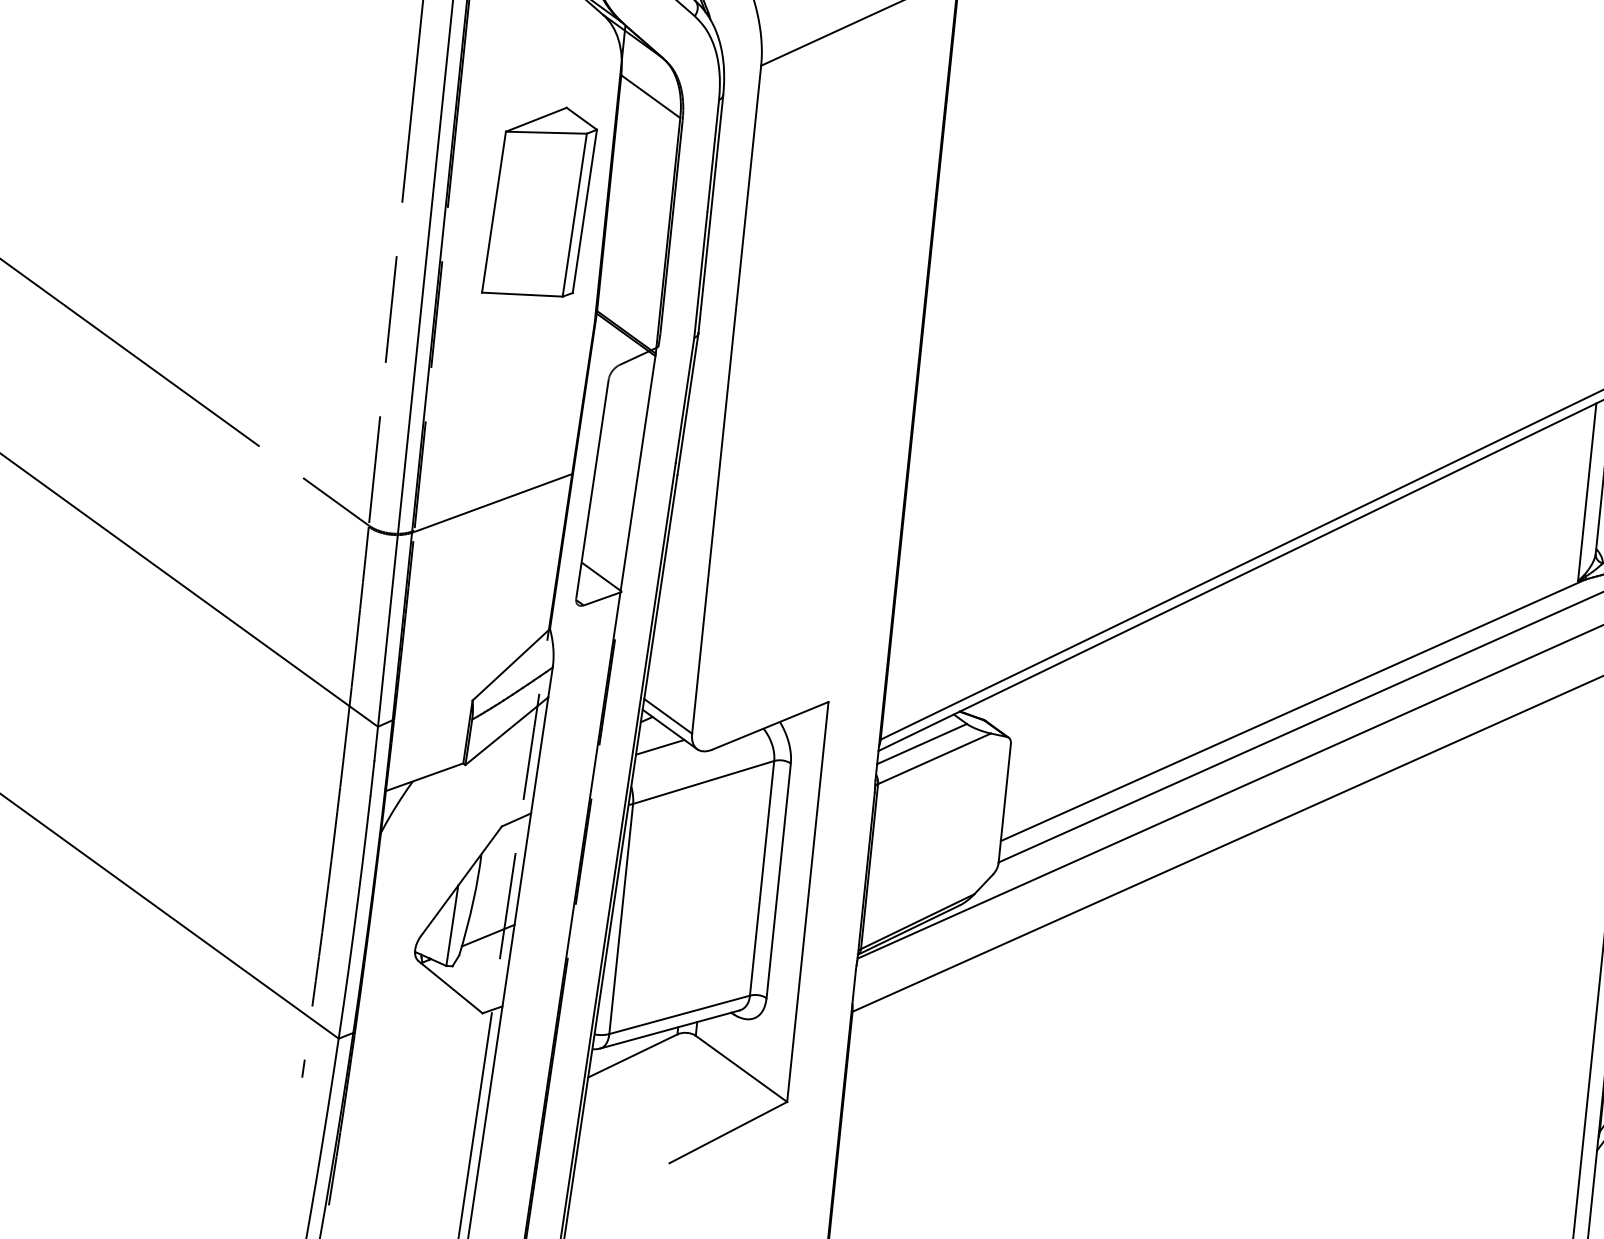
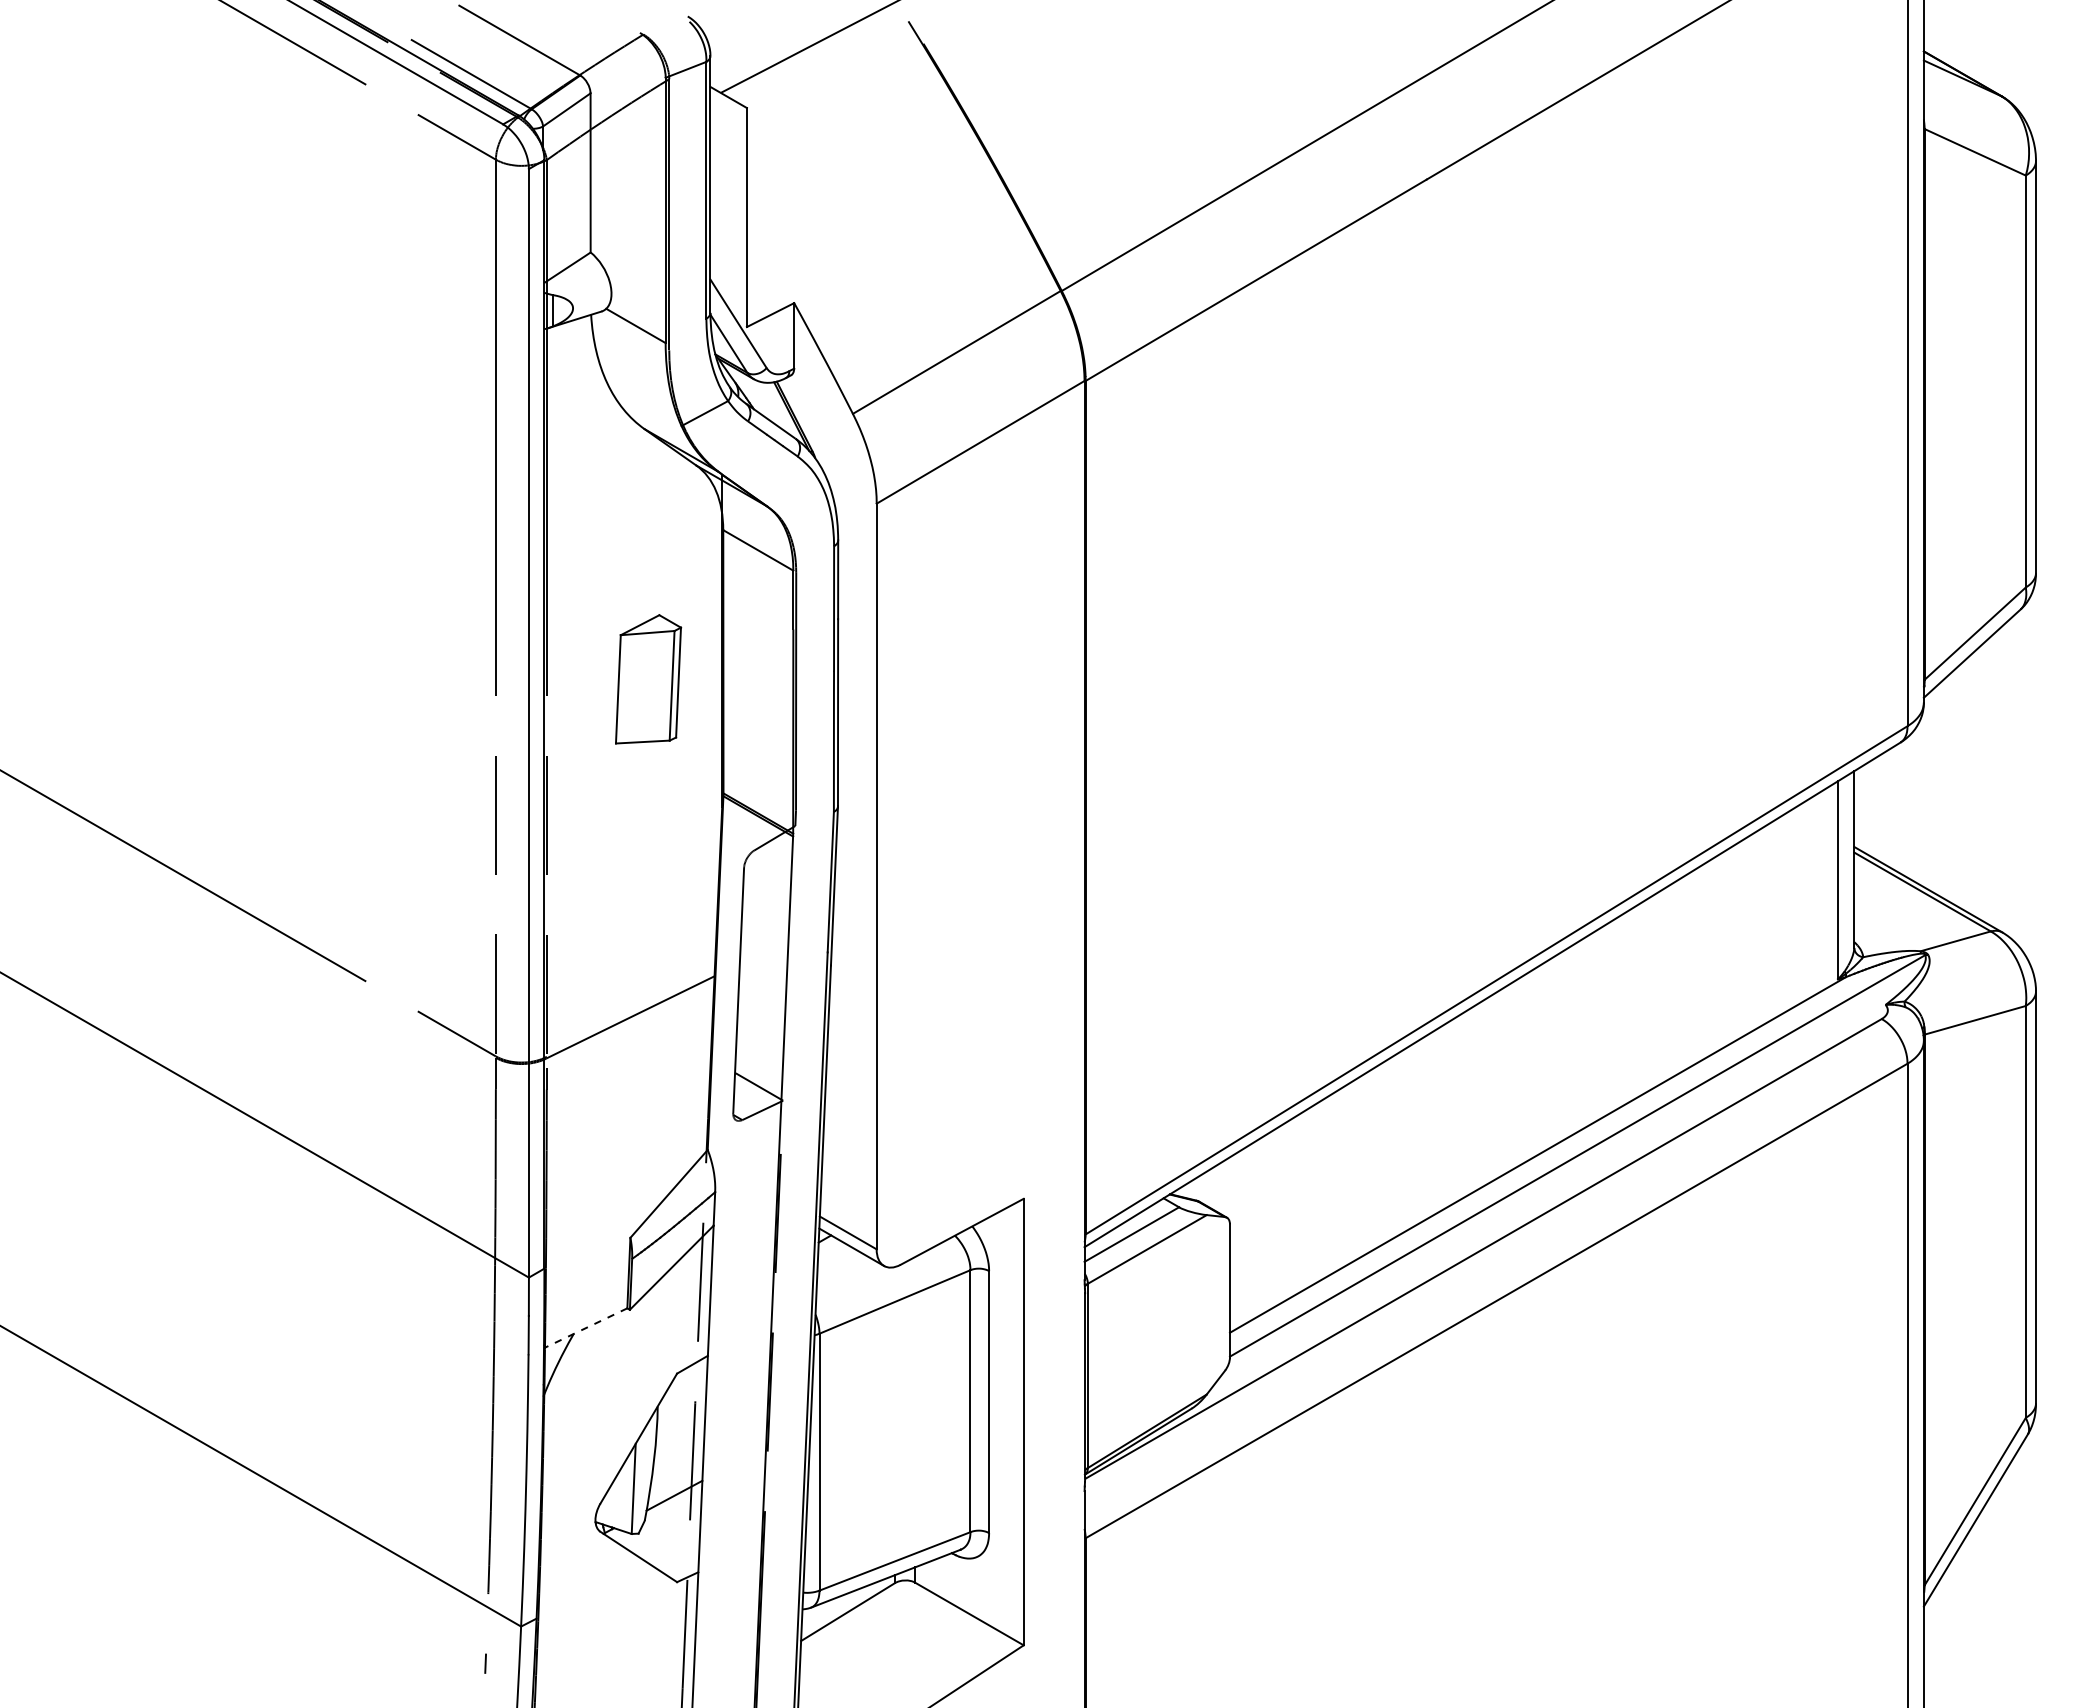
part: (540, 202) -> (648, 679), size x0.6
line: (659, 747) -> (842, 1268), removed
line: (423, 777) -> (585, 1328), solid -> dashed

